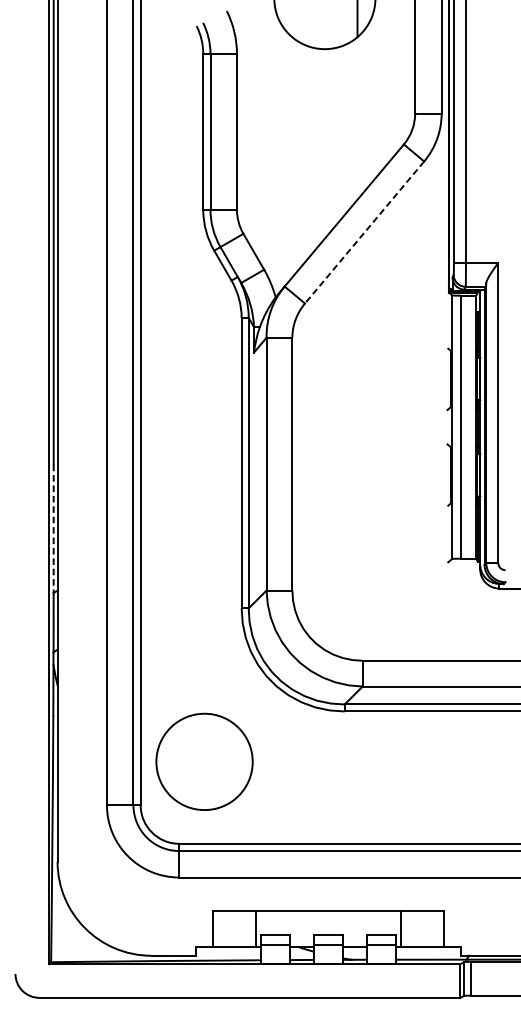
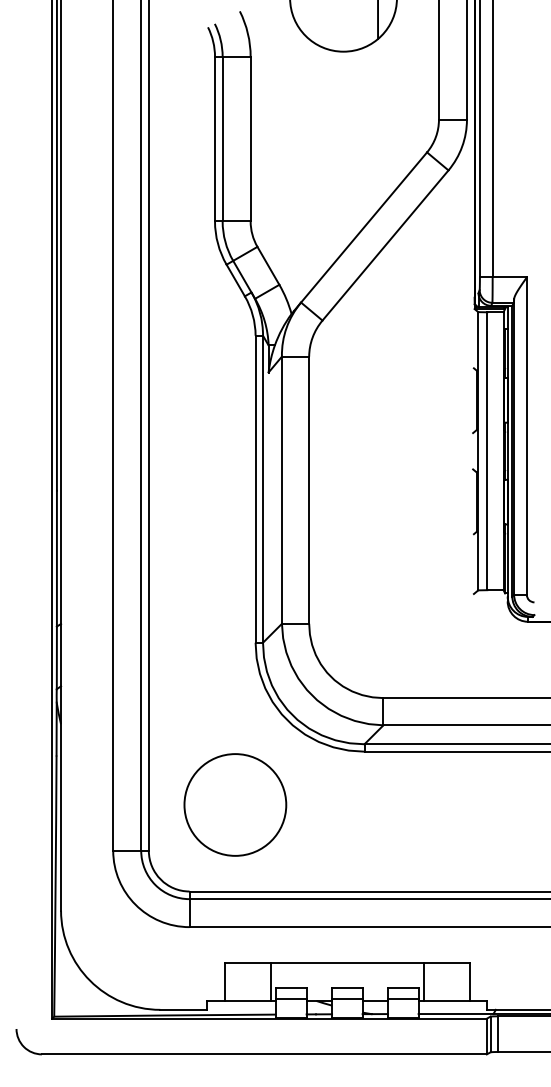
line: (364, 232) -> (385, 245), dashed -> solid
line: (53, 528) -> (56, 558), dashed -> solid
circle: (204, 761) -> (235, 804), moved

